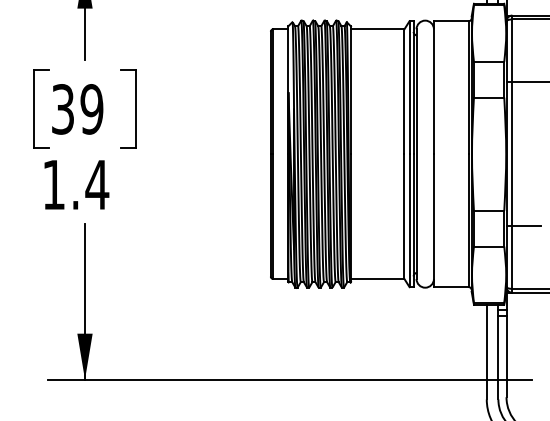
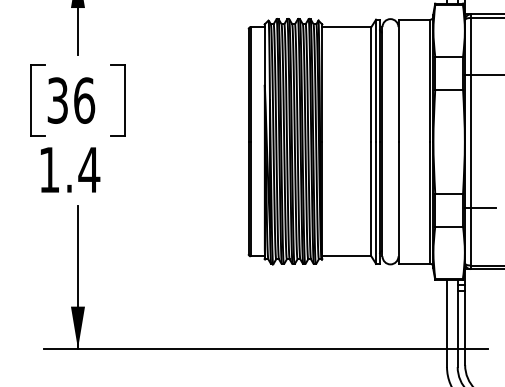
text: (91, 109) -> (83, 100), 39 -> 36

